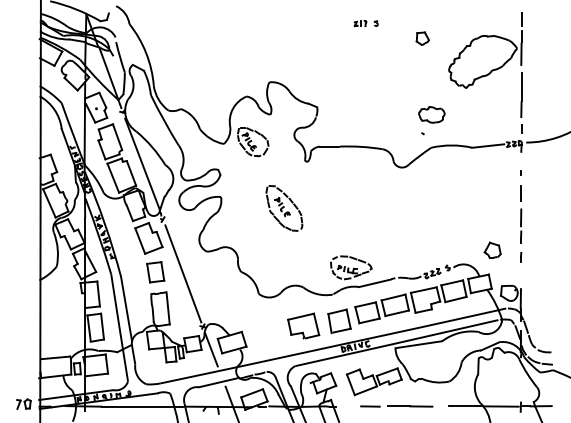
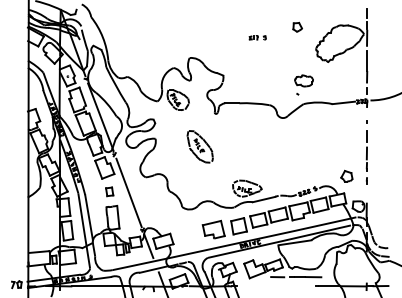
part: (365, 23) -> (257, 37), moved
part: (155, 272) -> (109, 191), size x0.6
line: (396, 406) -> (296, 277), moved

